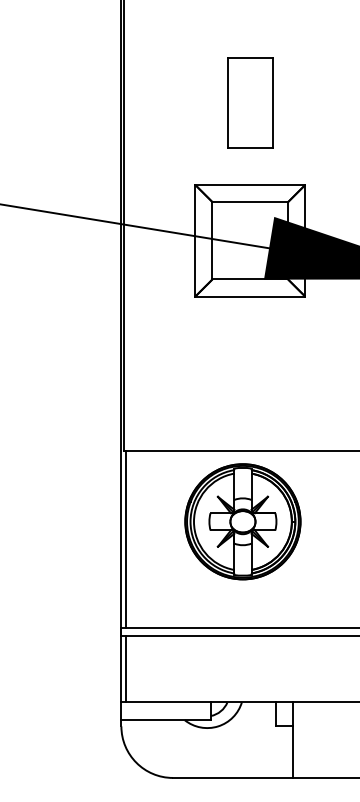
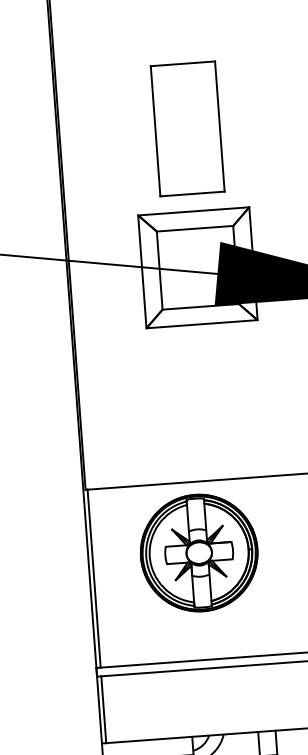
part: (250, 103) -> (187, 129), size x1.43
part: (242, 521) -> (198, 552), moved

